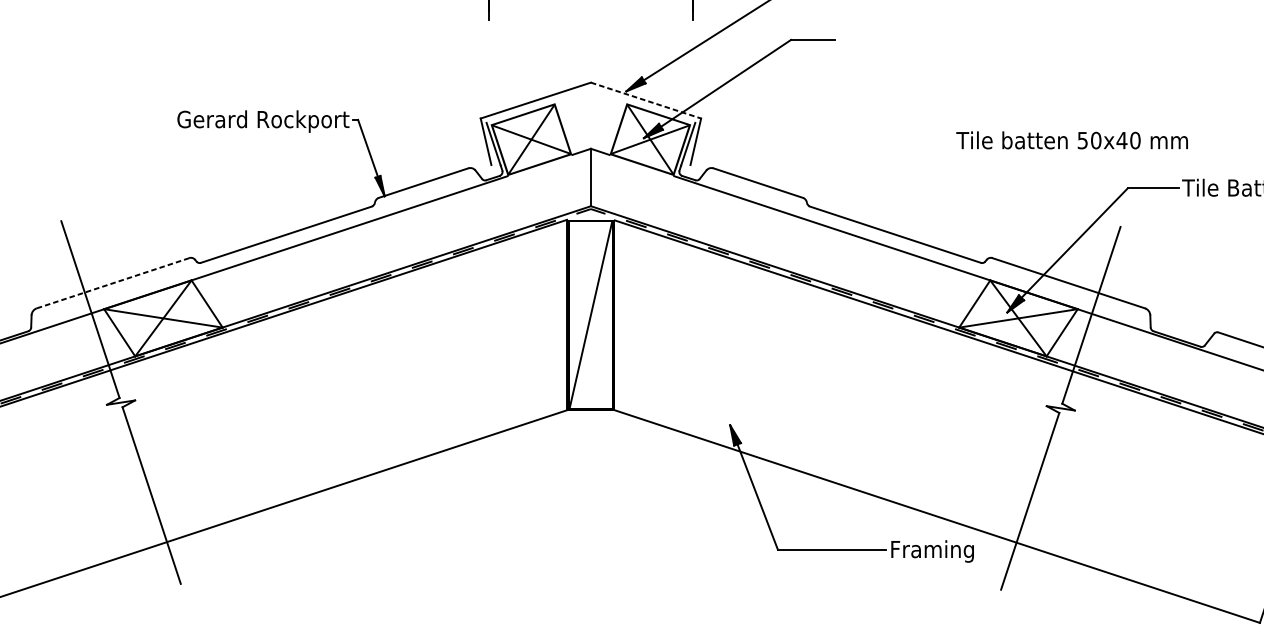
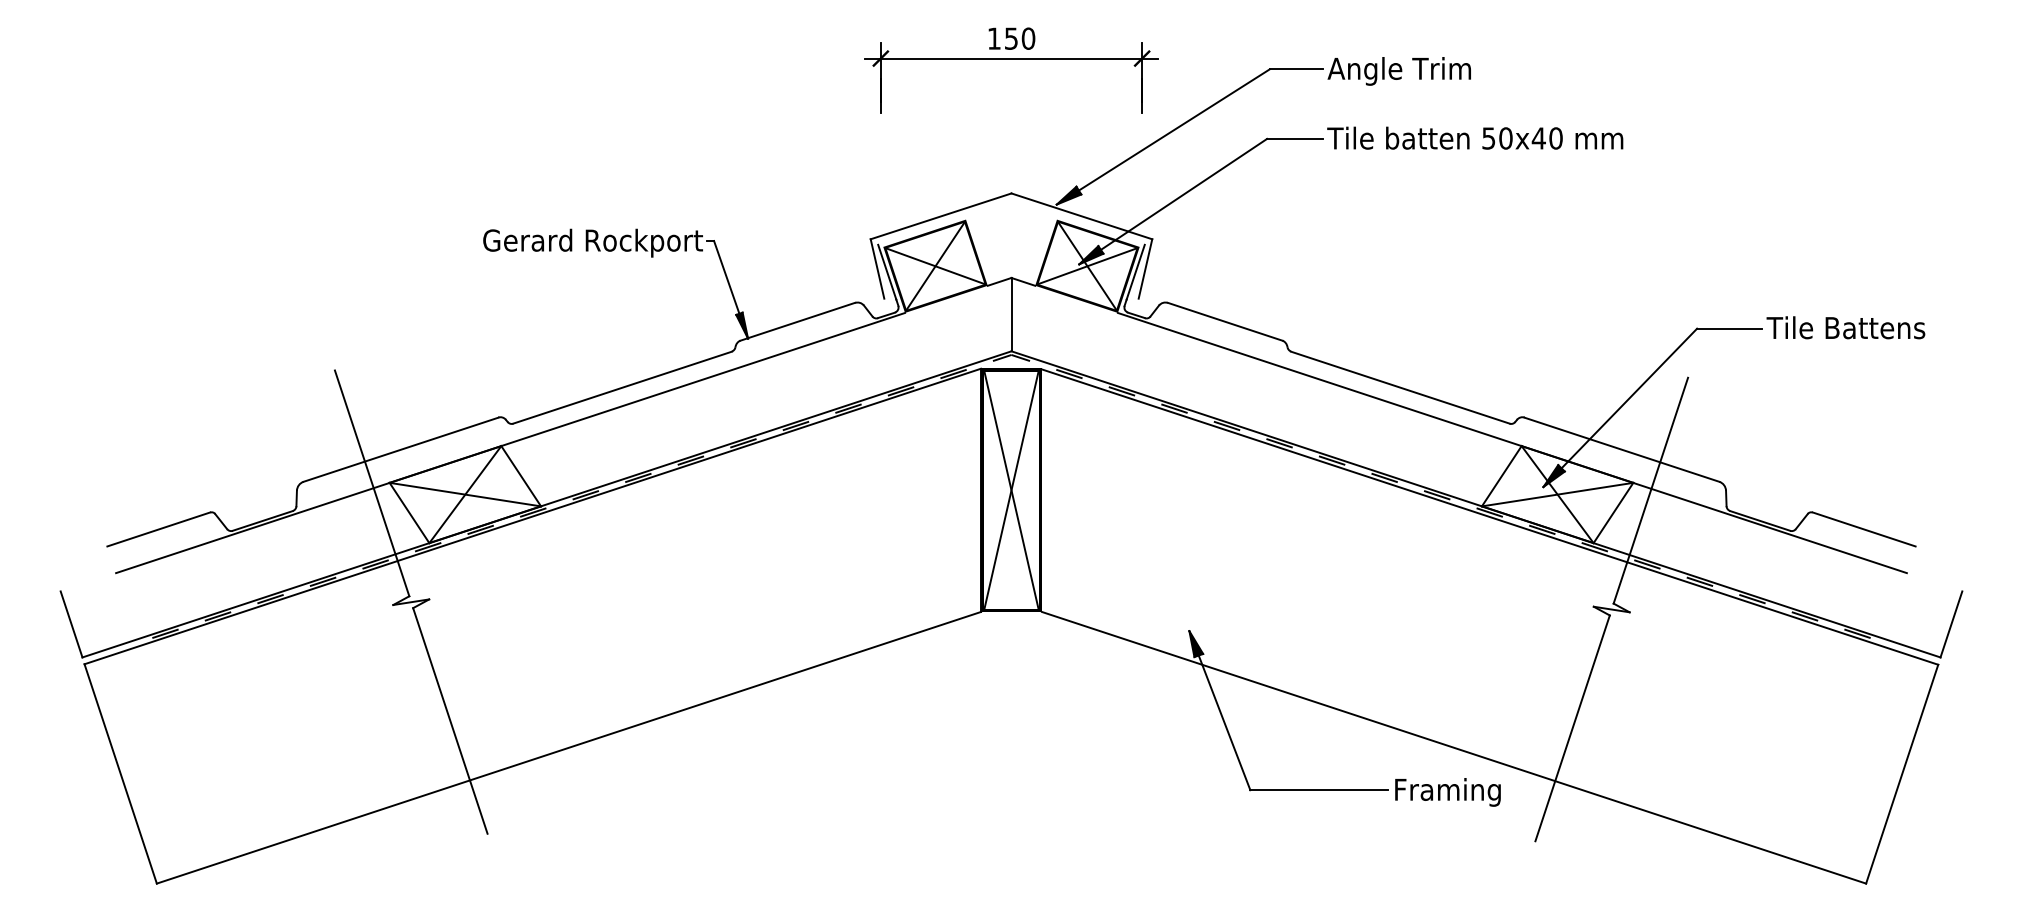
line: (646, 100) -> (1082, 216), dashed -> solid
text: (1072, 139) -> (1475, 137), moved
line: (112, 283) -> (400, 449), dashed -> solid
line: (590, 314) -> (1011, 489), added

